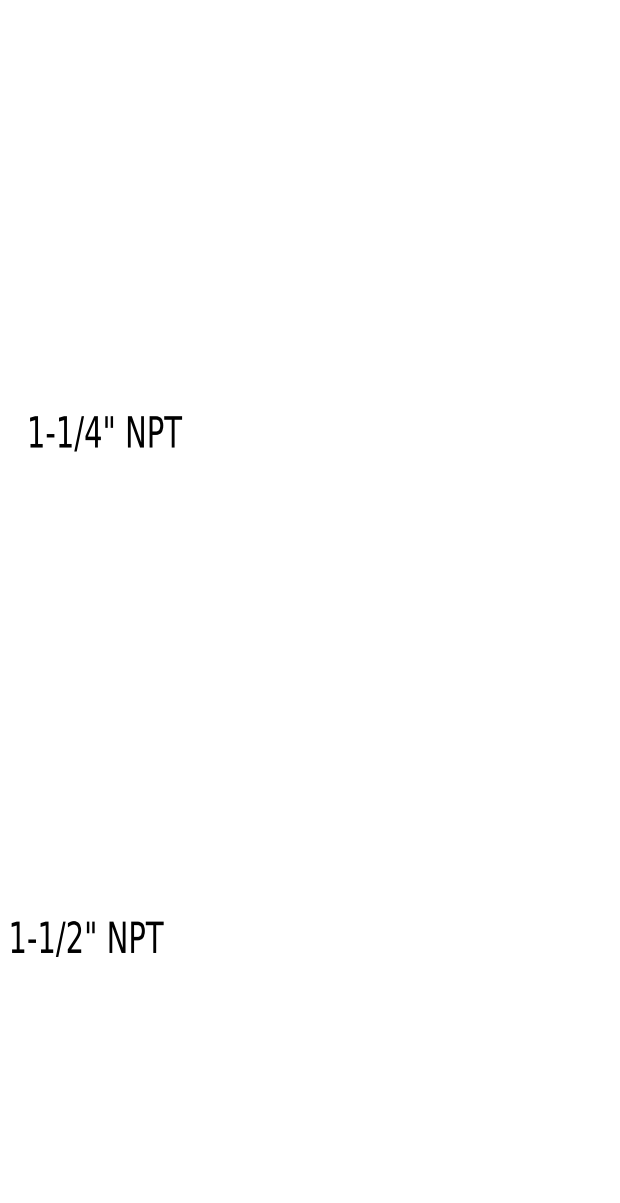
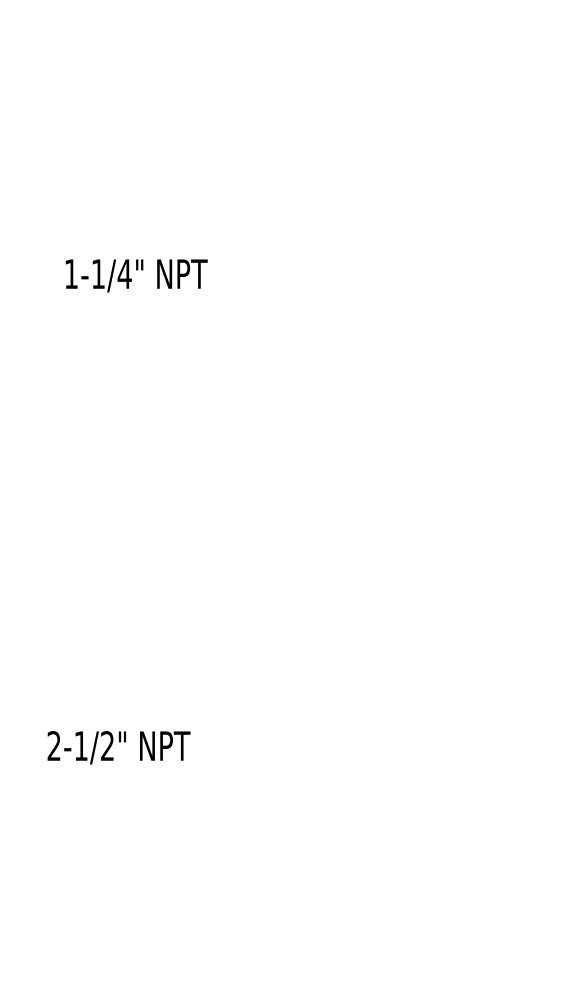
text: (17, 936) -> (54, 745), 1-1/2" -> 2-1/2"

